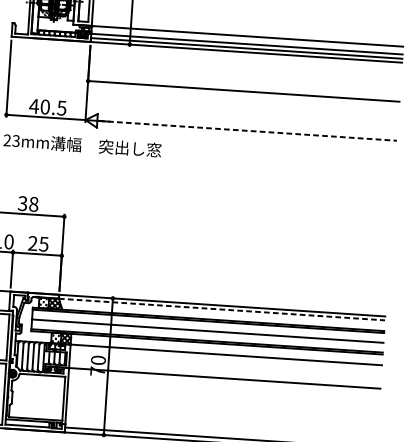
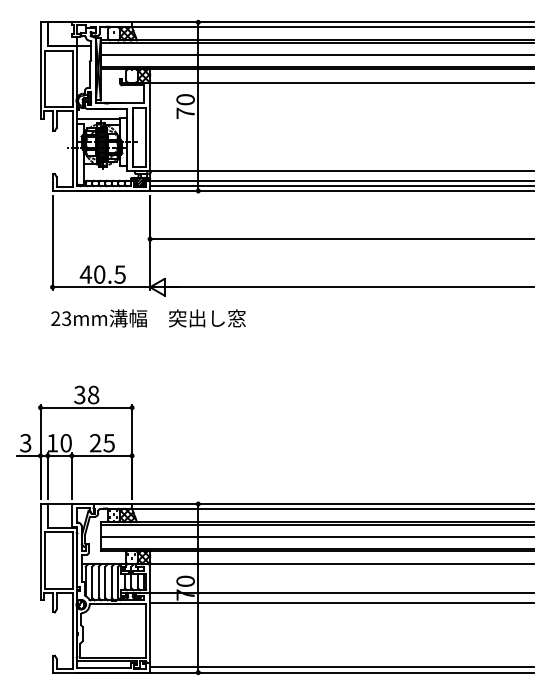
line: (247, 131) -> (350, 287), dashed -> solid
line: (222, 309) -> (333, 508), dashed -> solid
line: (224, 386) -> (342, 603), added

